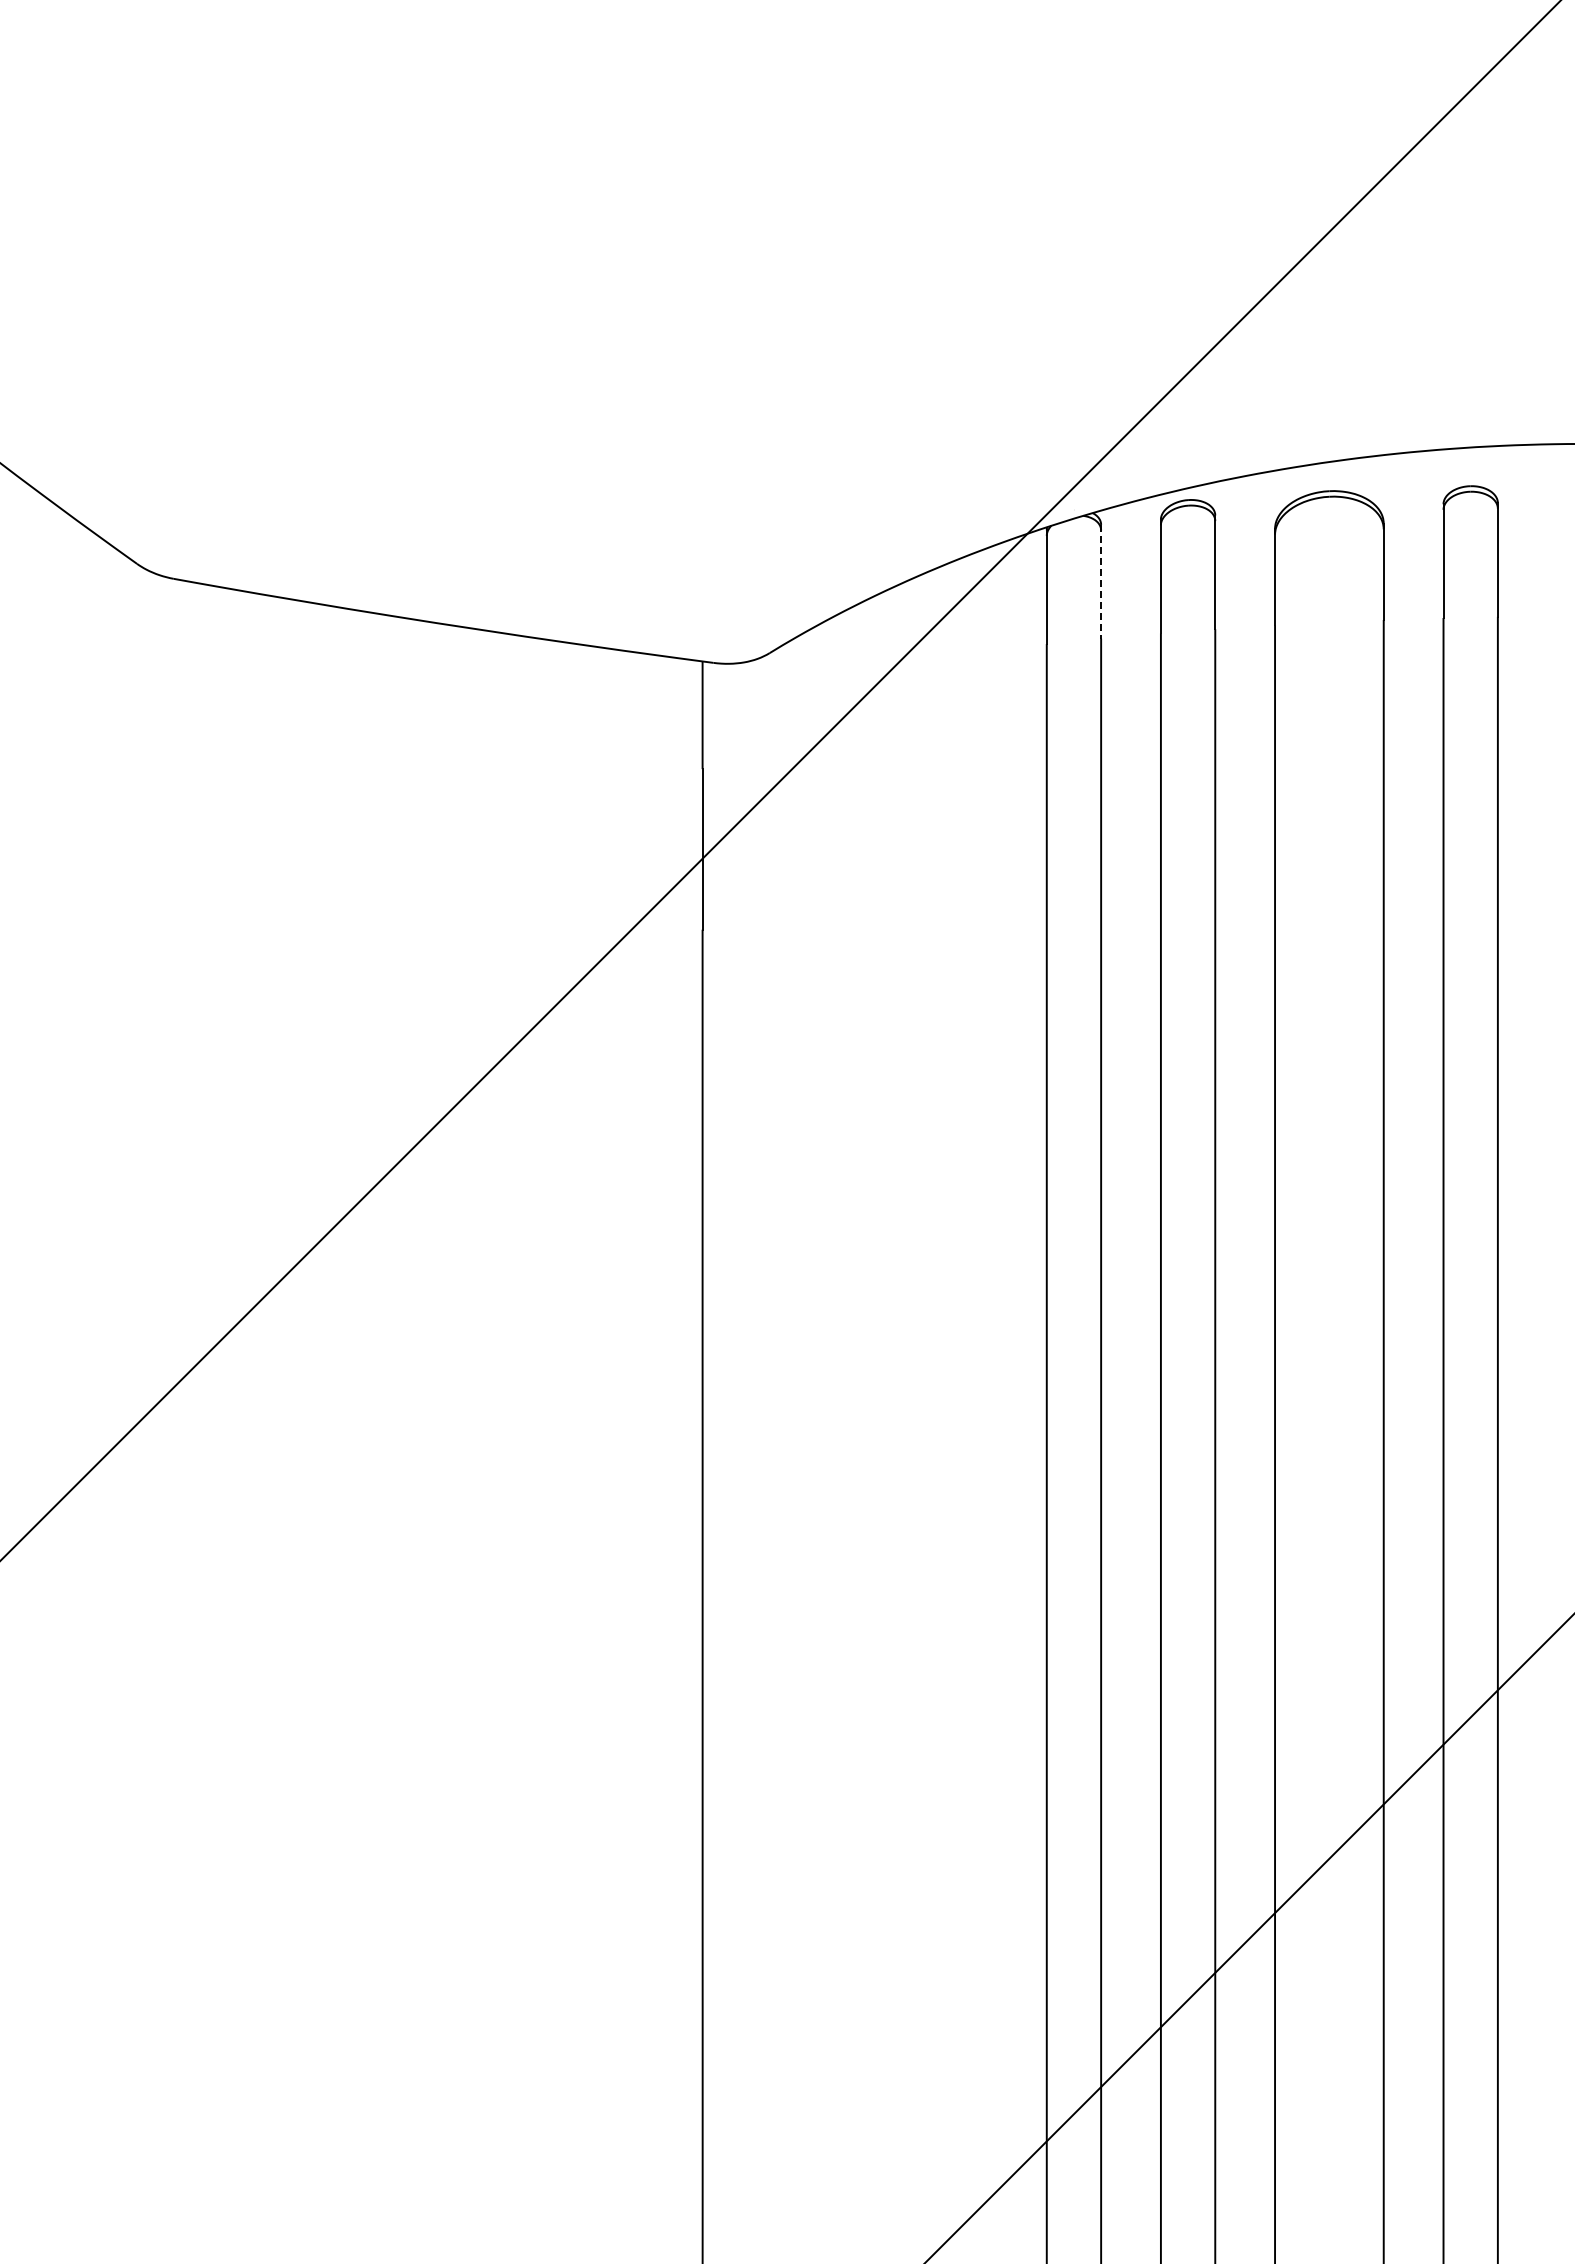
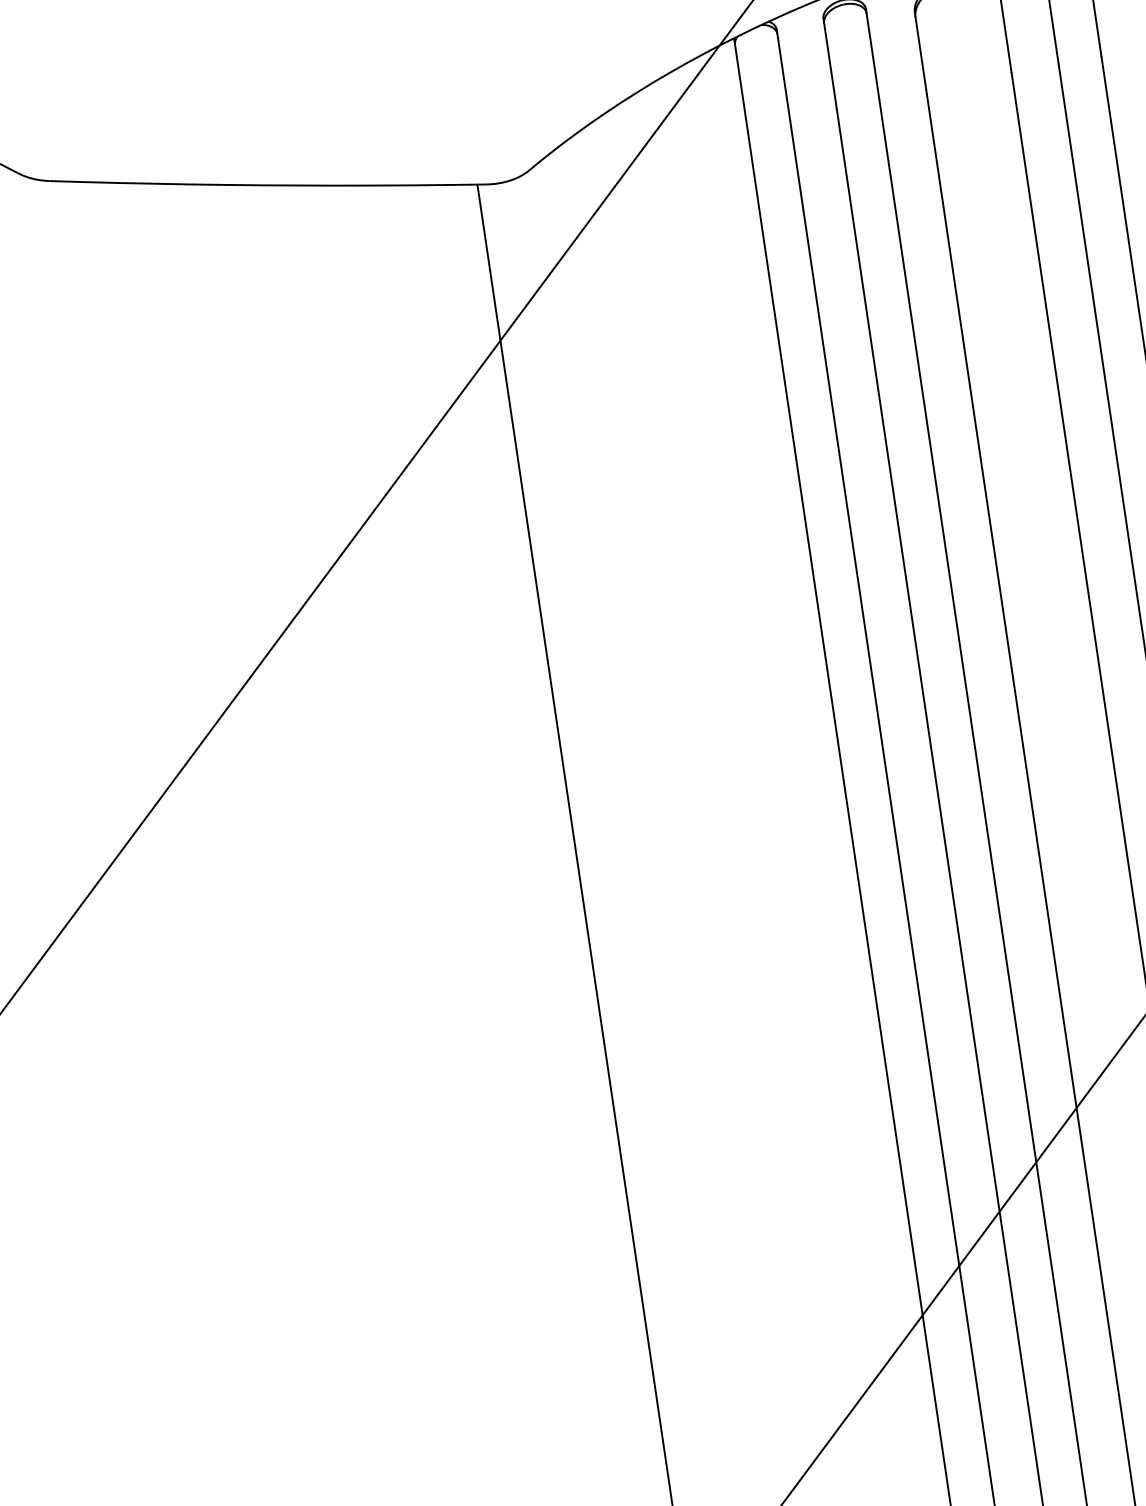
line: (1101, 581) -> (783, 74), dashed -> solid

